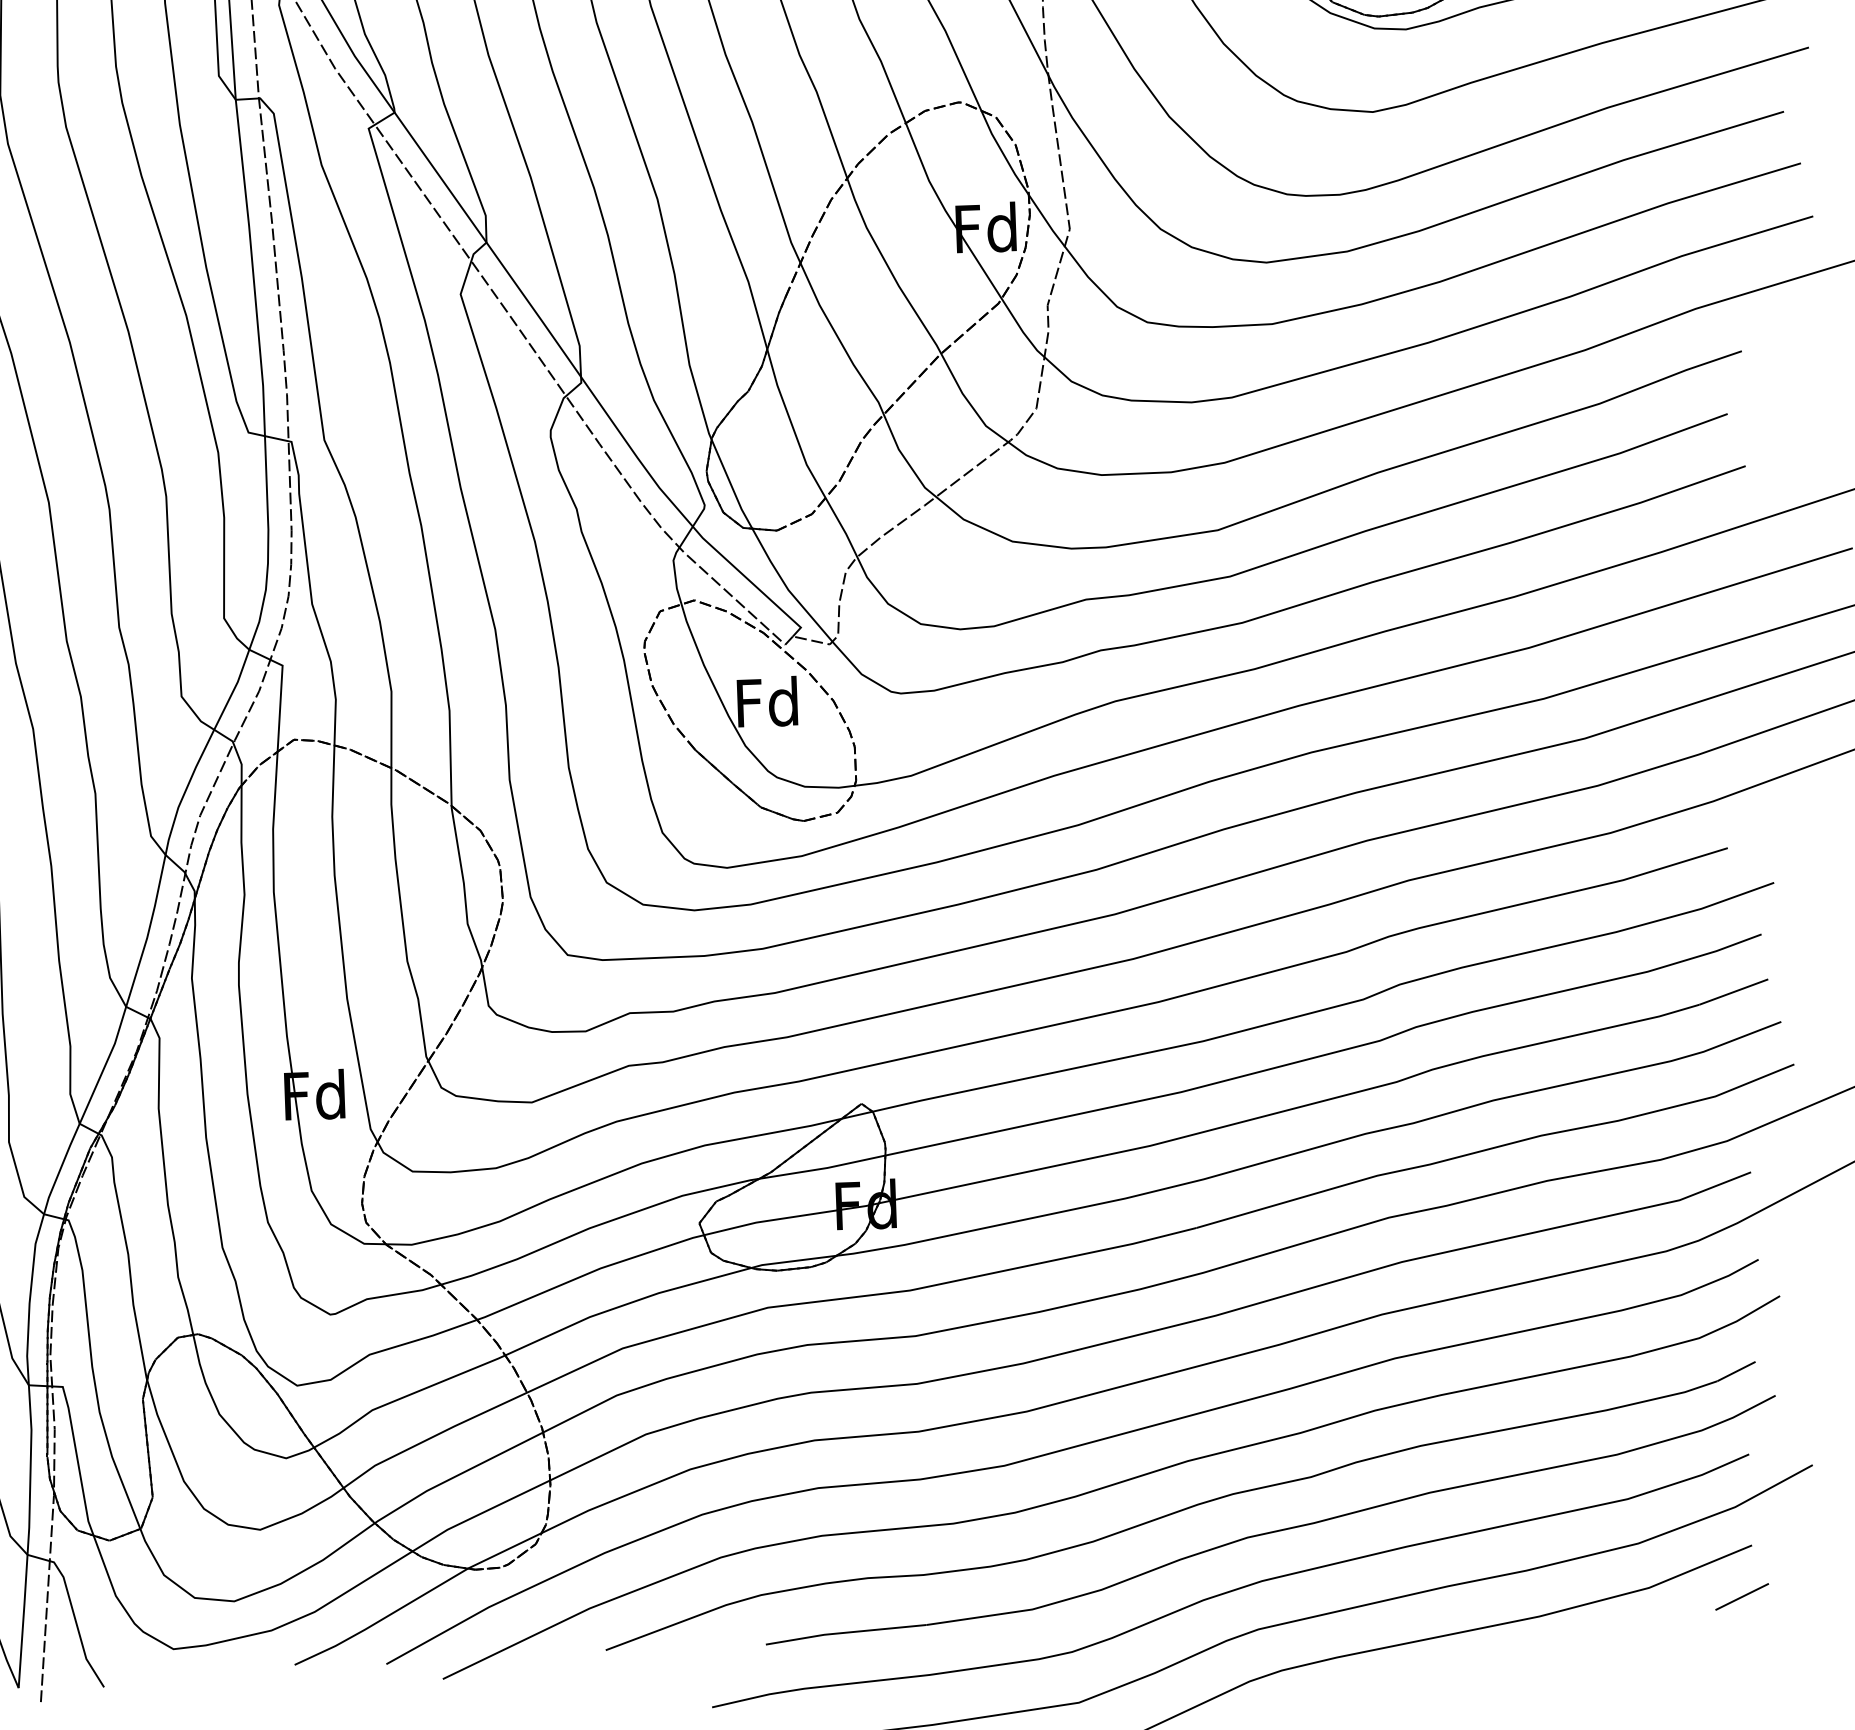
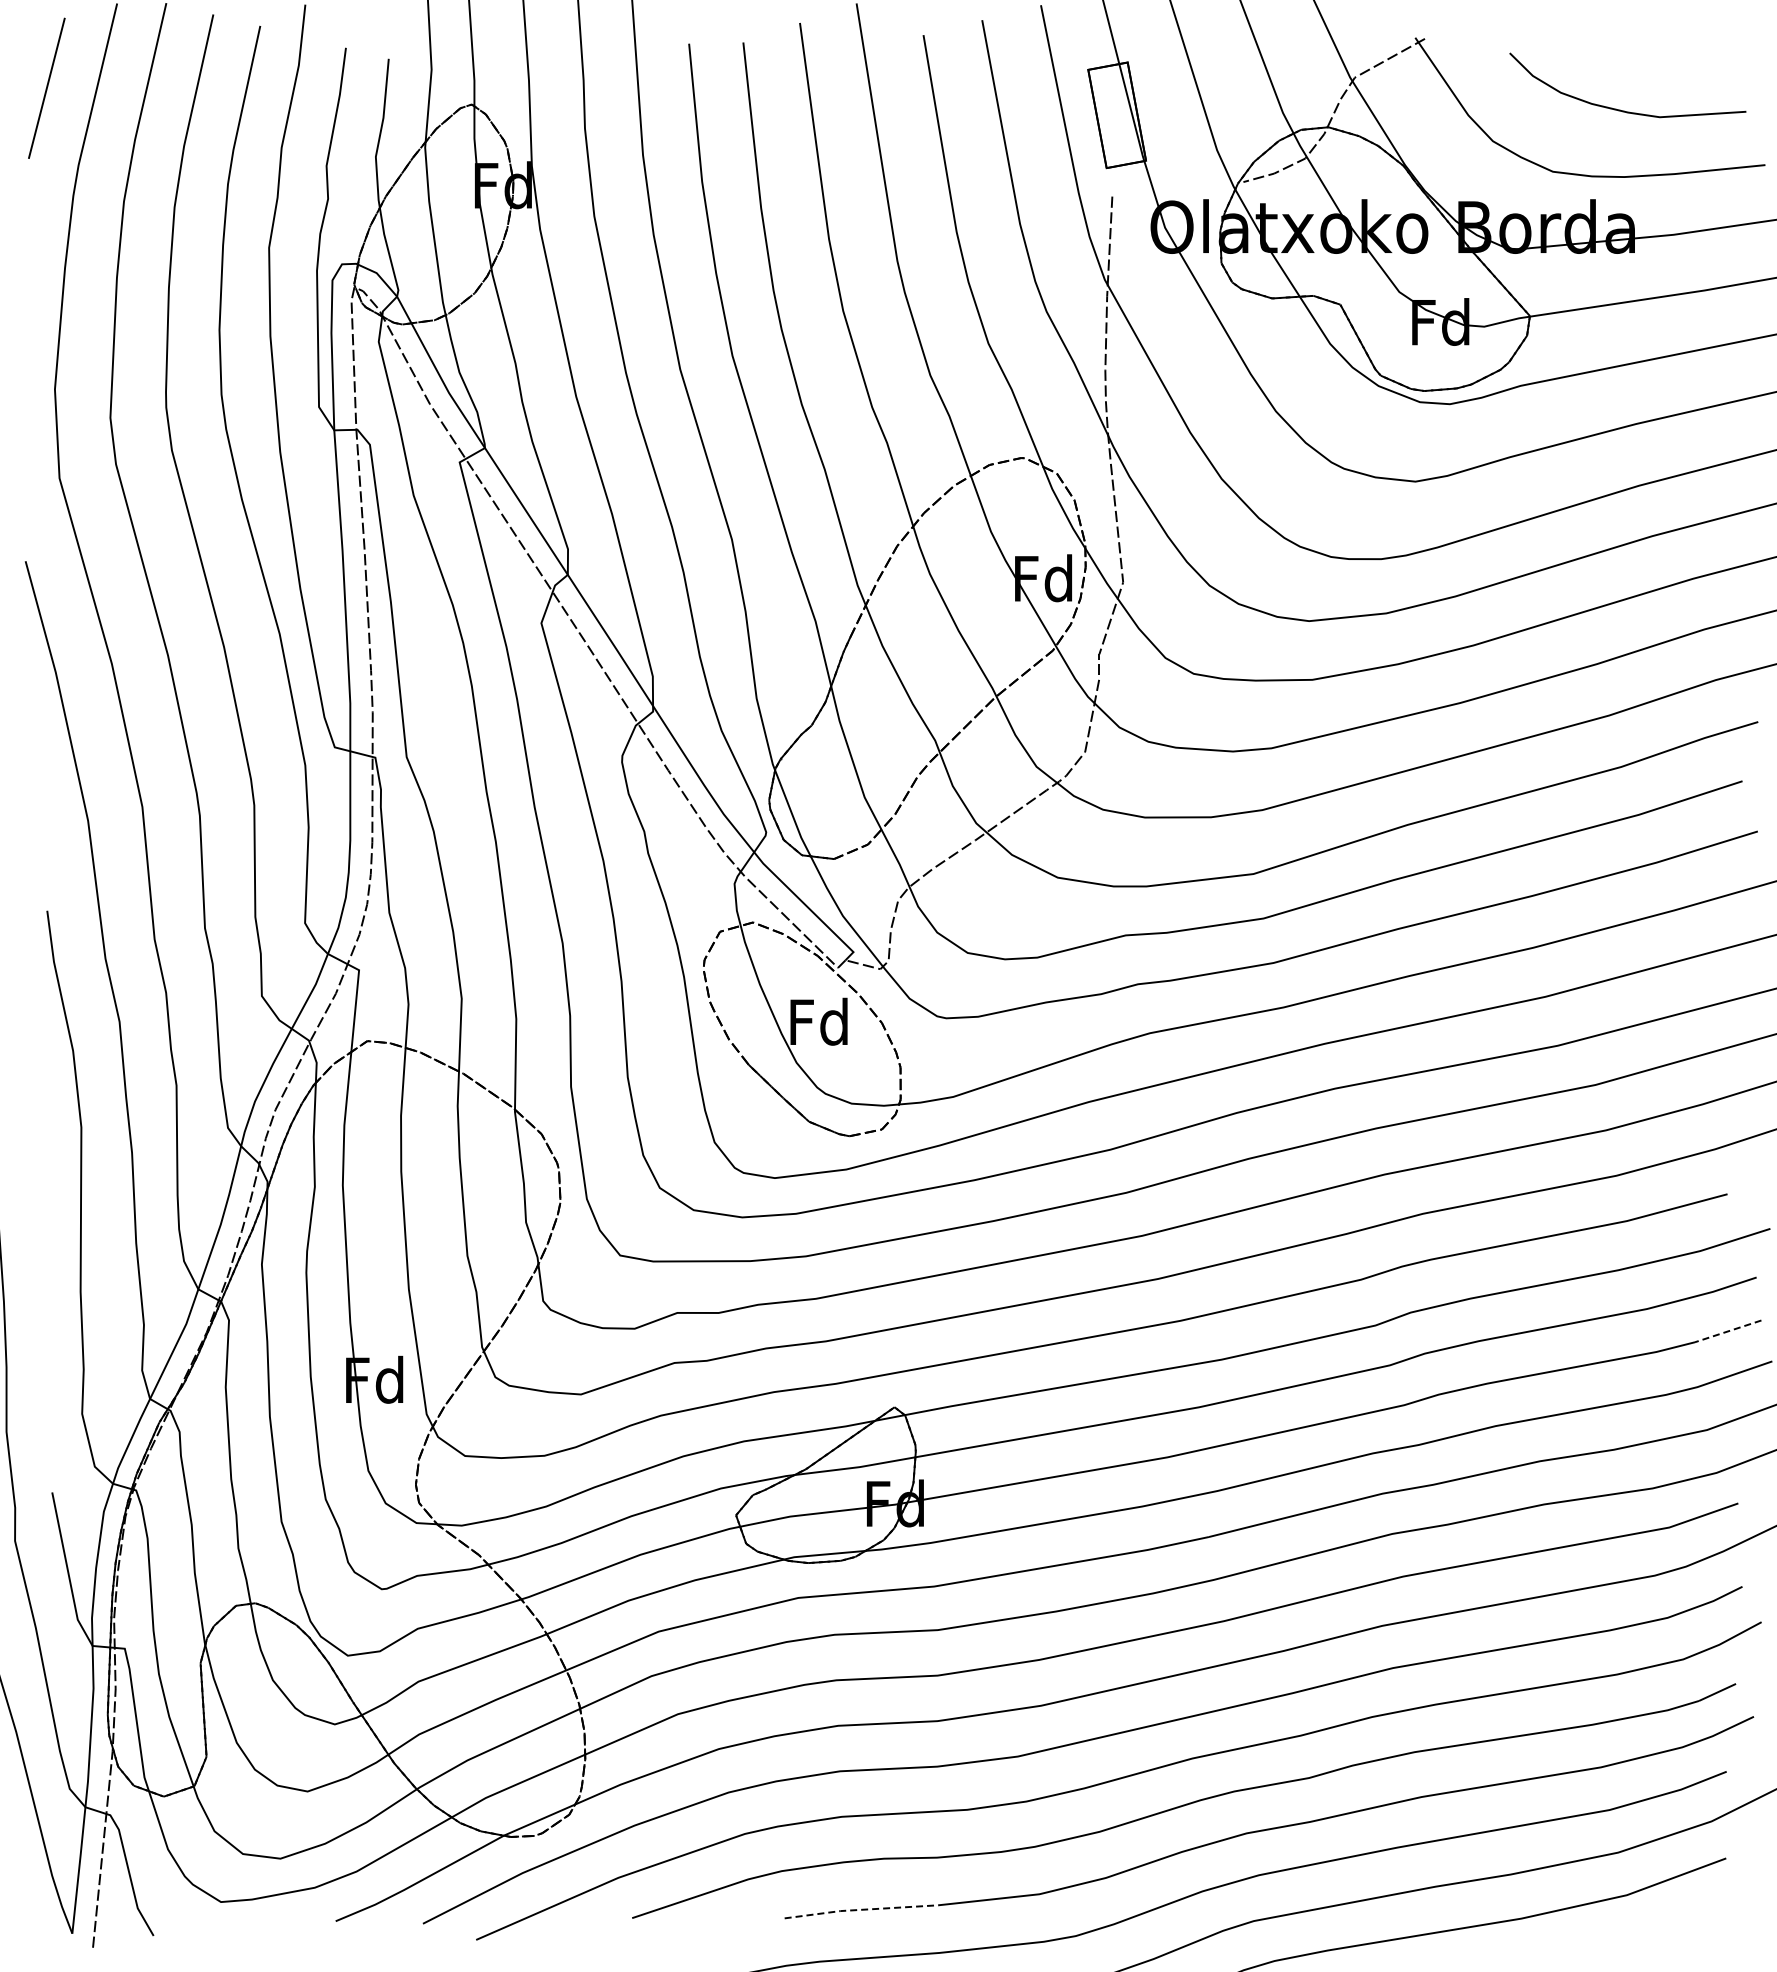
line: (1734, 992) -> (1728, 1331), solid -> dashed
line: (1741, 1596) -> (1714, 1906), removed
line: (845, 1632) -> (860, 1909), solid -> dashed

